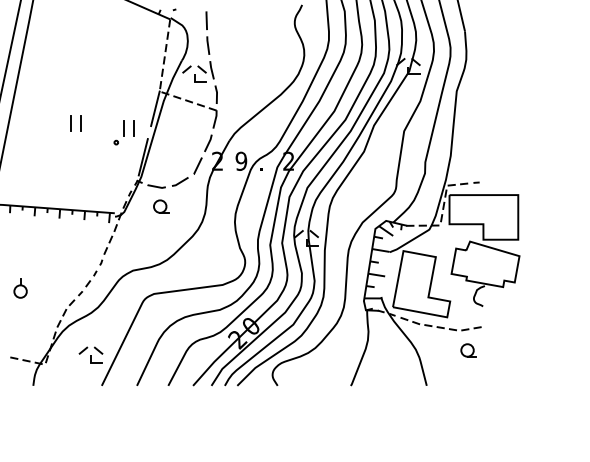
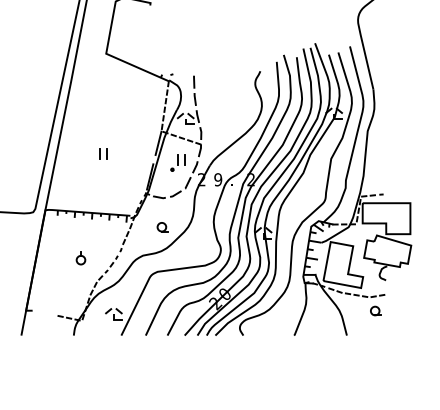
part: (123, 132) -> (177, 162), moved
part: (161, 207) -> (162, 227), moved
part: (19, 289) -> (80, 258), moved

